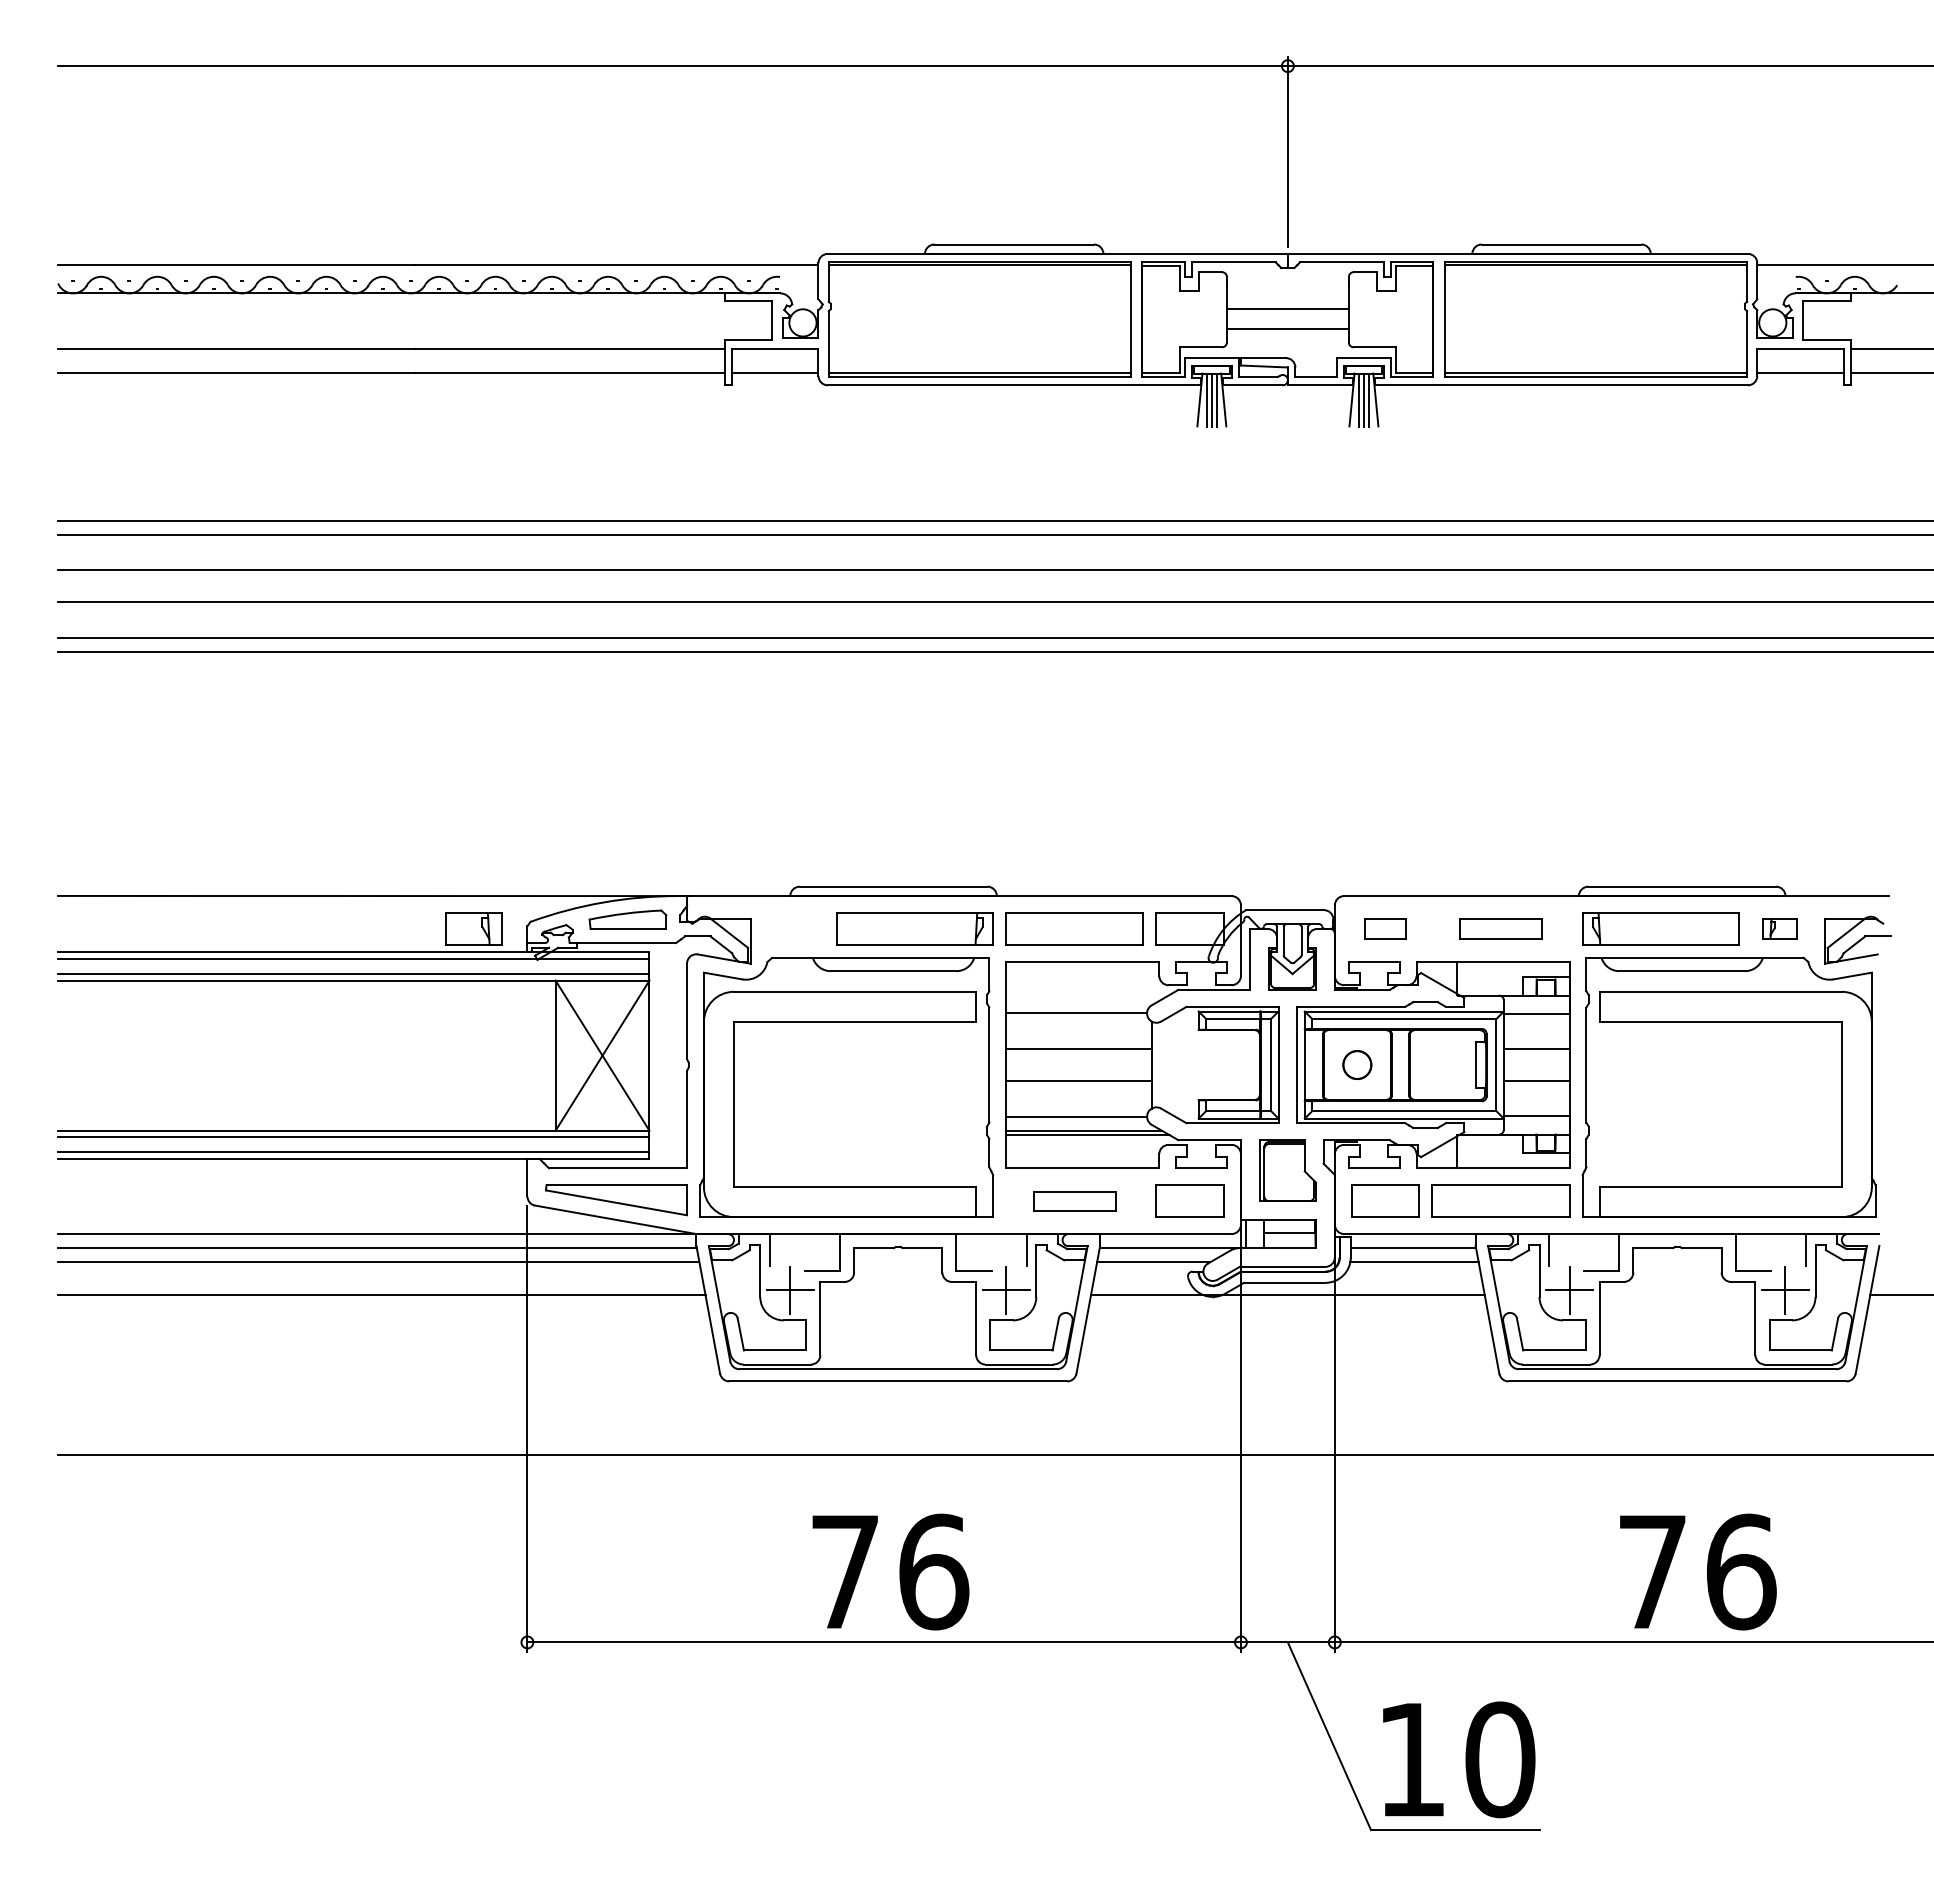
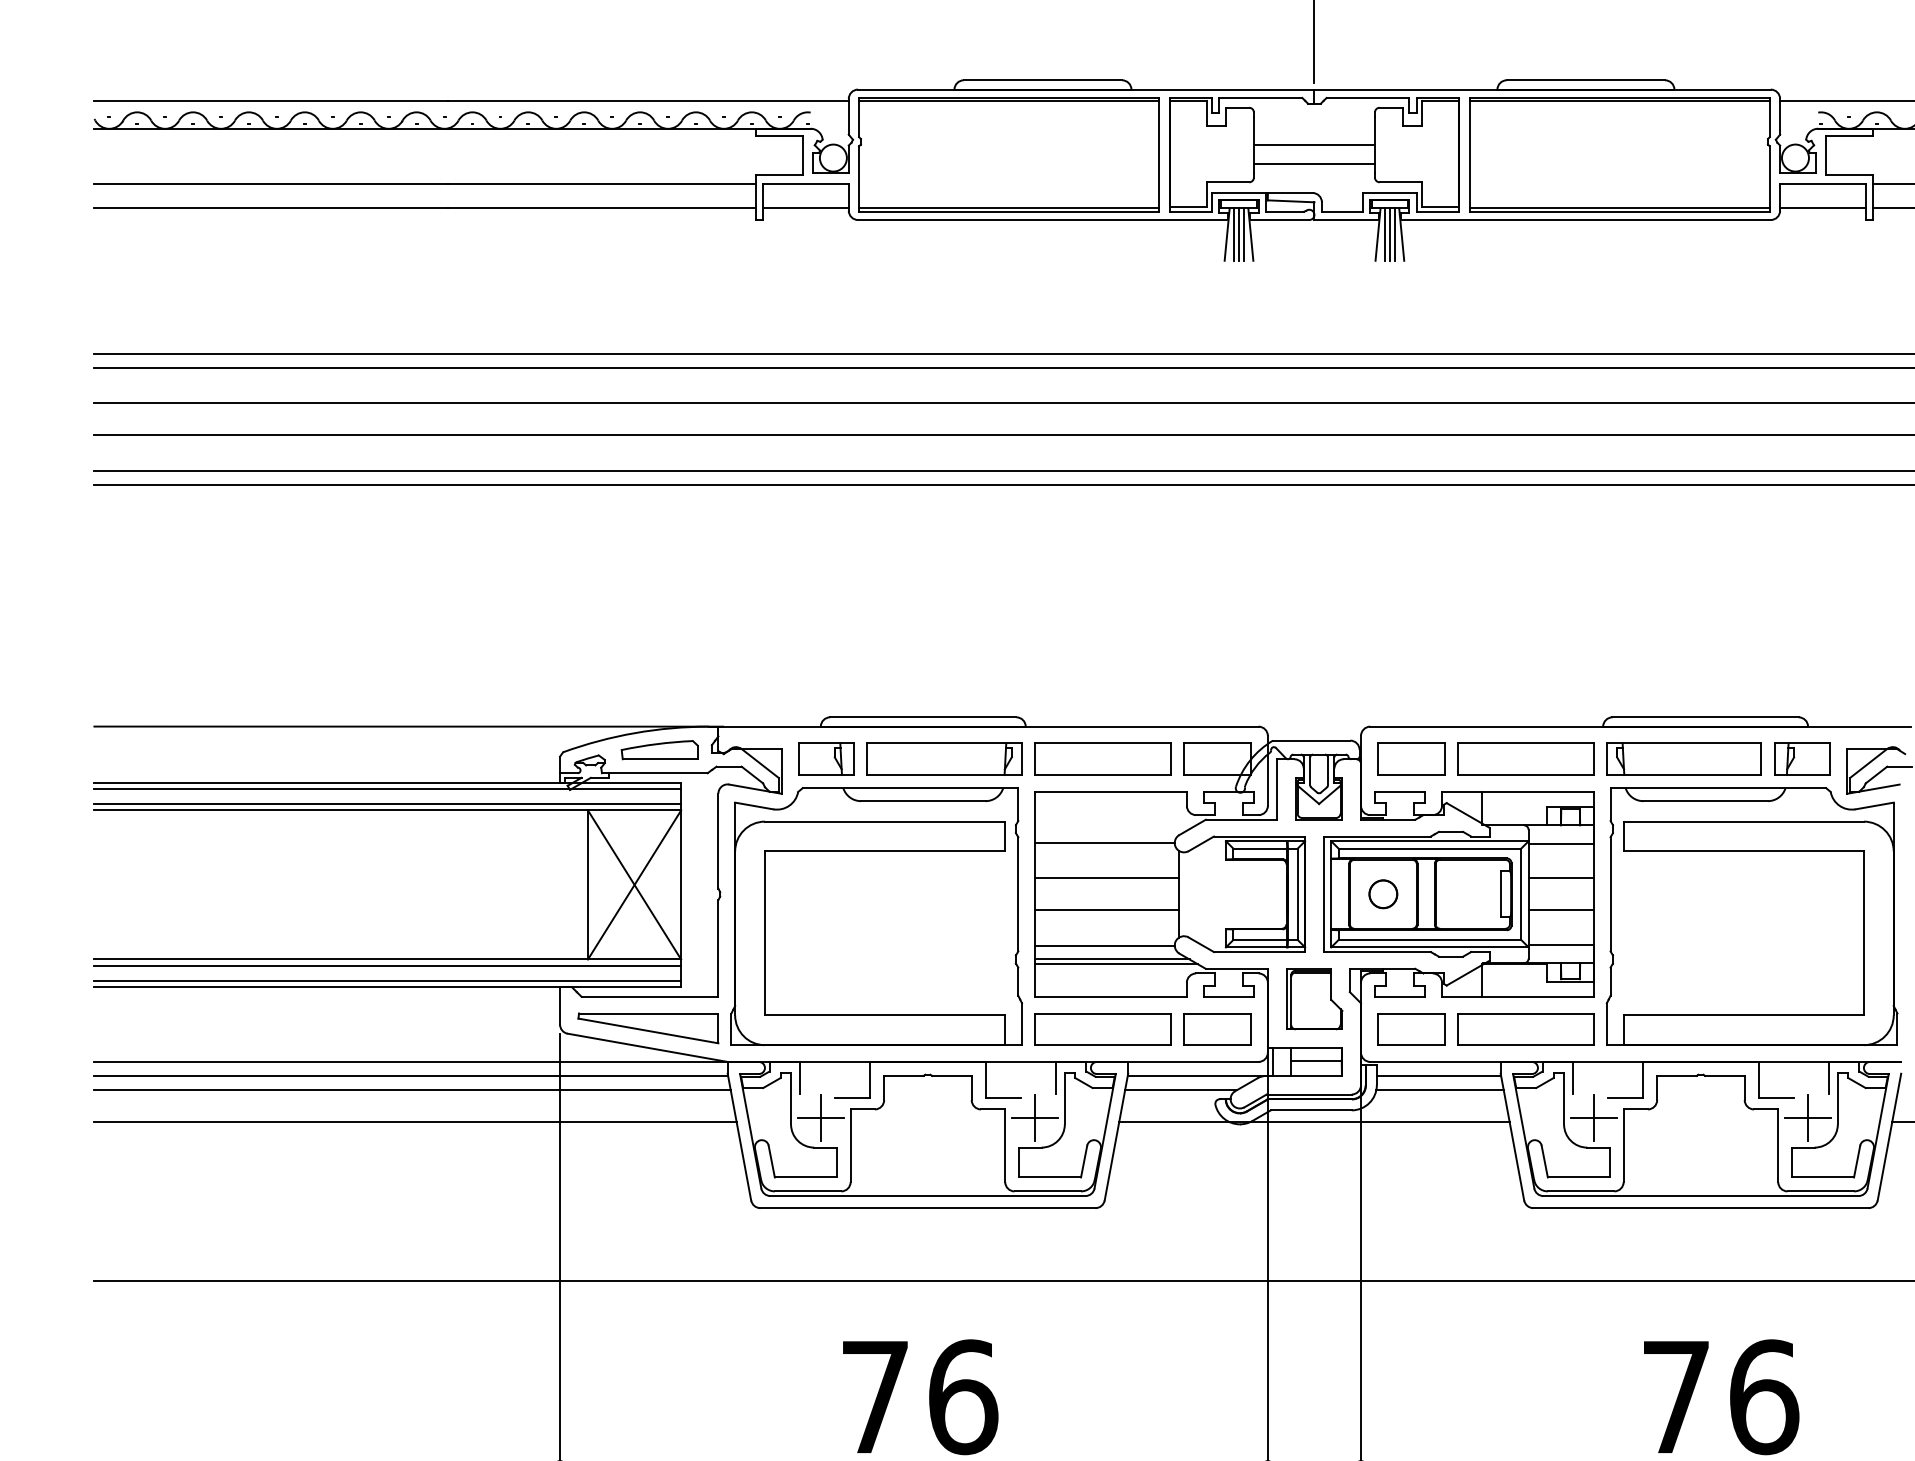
part: (473, 928) -> (825, 758), moved
part: (1385, 928) -> (1411, 758), size x1.67
part: (1500, 928) -> (1525, 758), size x1.67
part: (1779, 928) -> (1802, 758), size x1.67
part: (1074, 1200) -> (1102, 1028), size x1.67

